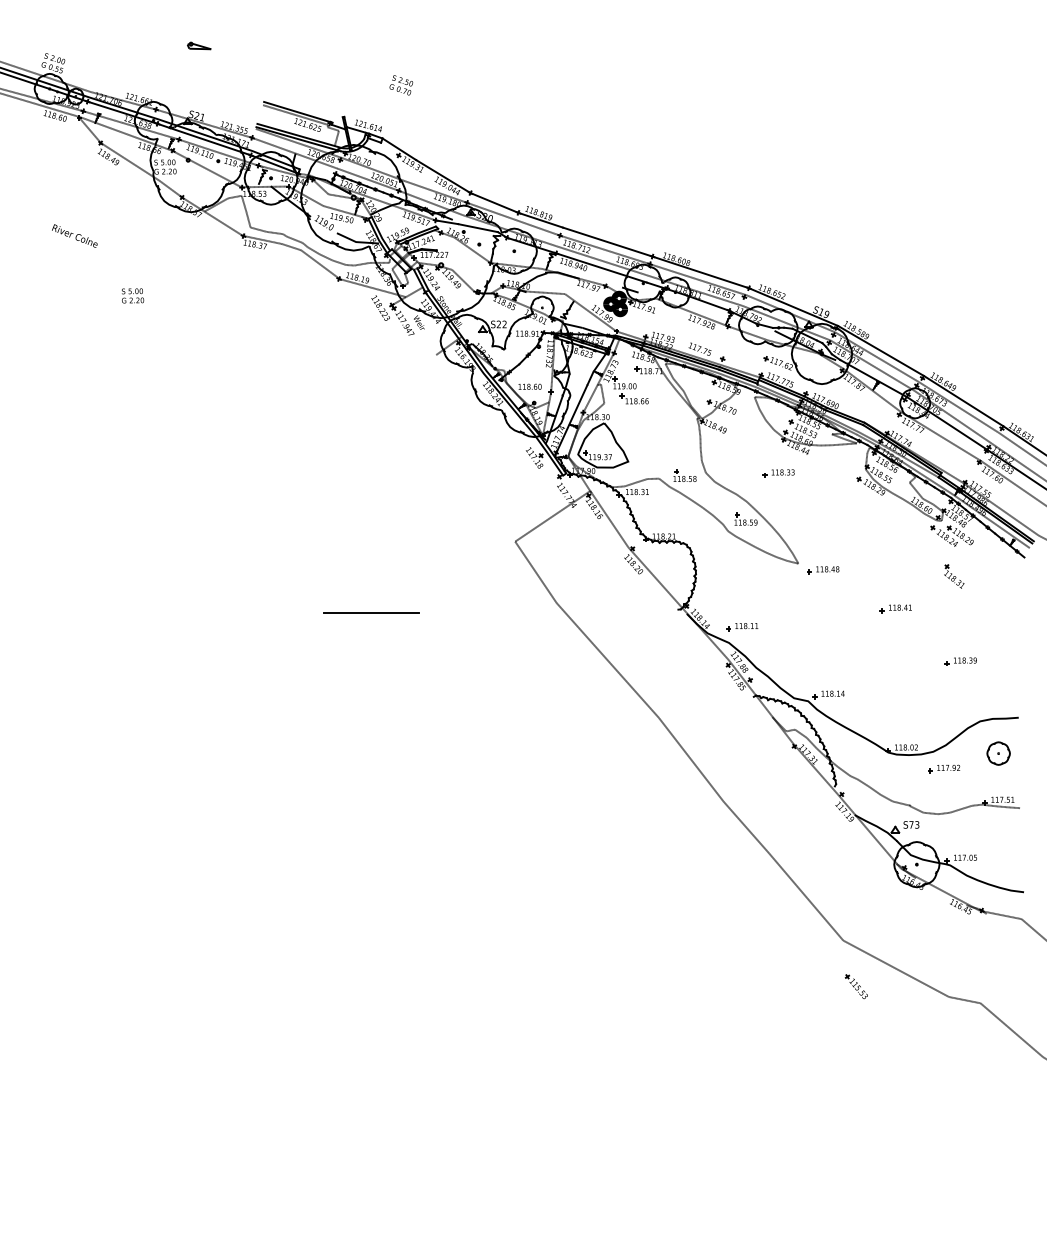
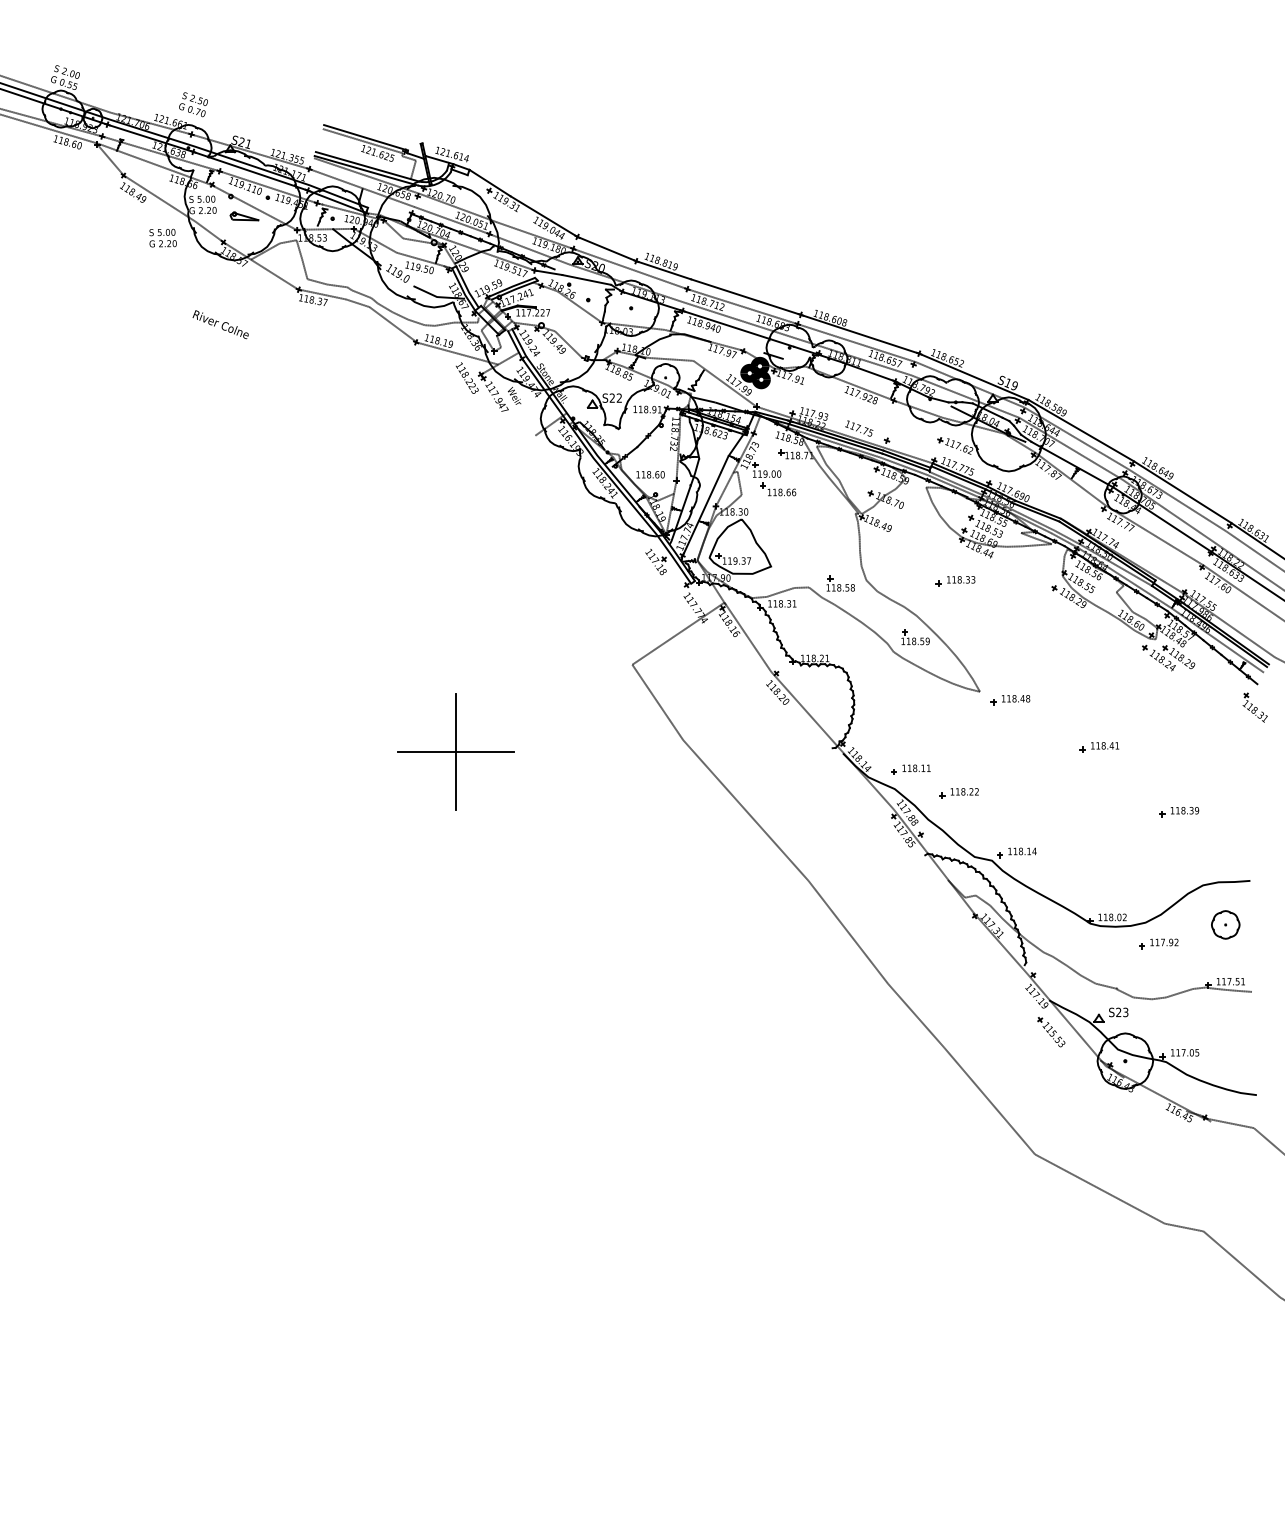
part: (199, 46) -> (244, 216), moved
text: (401, 85) -> (193, 104), moved
text: (74, 235) -> (220, 324), moved
text: (132, 295) -> (162, 237), moved
part: (953, 576) -> (1254, 707), moved
line: (371, 612) -> (455, 751), added
part: (780, 646) -> (958, 793), added
text: (911, 824) -> (1118, 1012), S73 -> S23
part: (856, 987) -> (1051, 1032), moved

